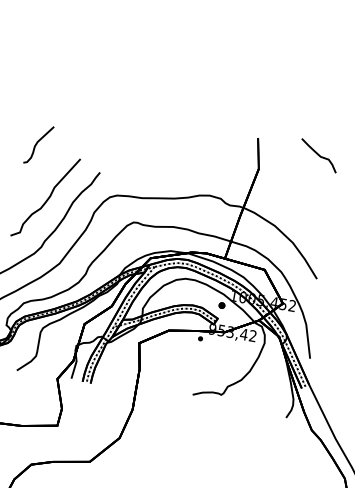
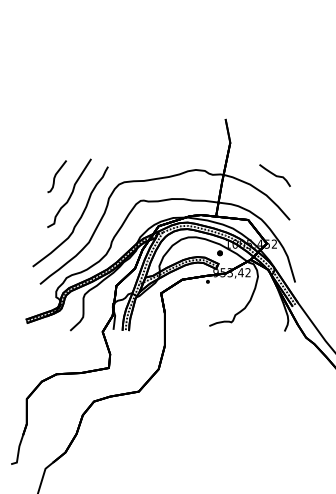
curve: (38, 143) -> (56, 175), moved
curve: (318, 155) -> (274, 175), moved

